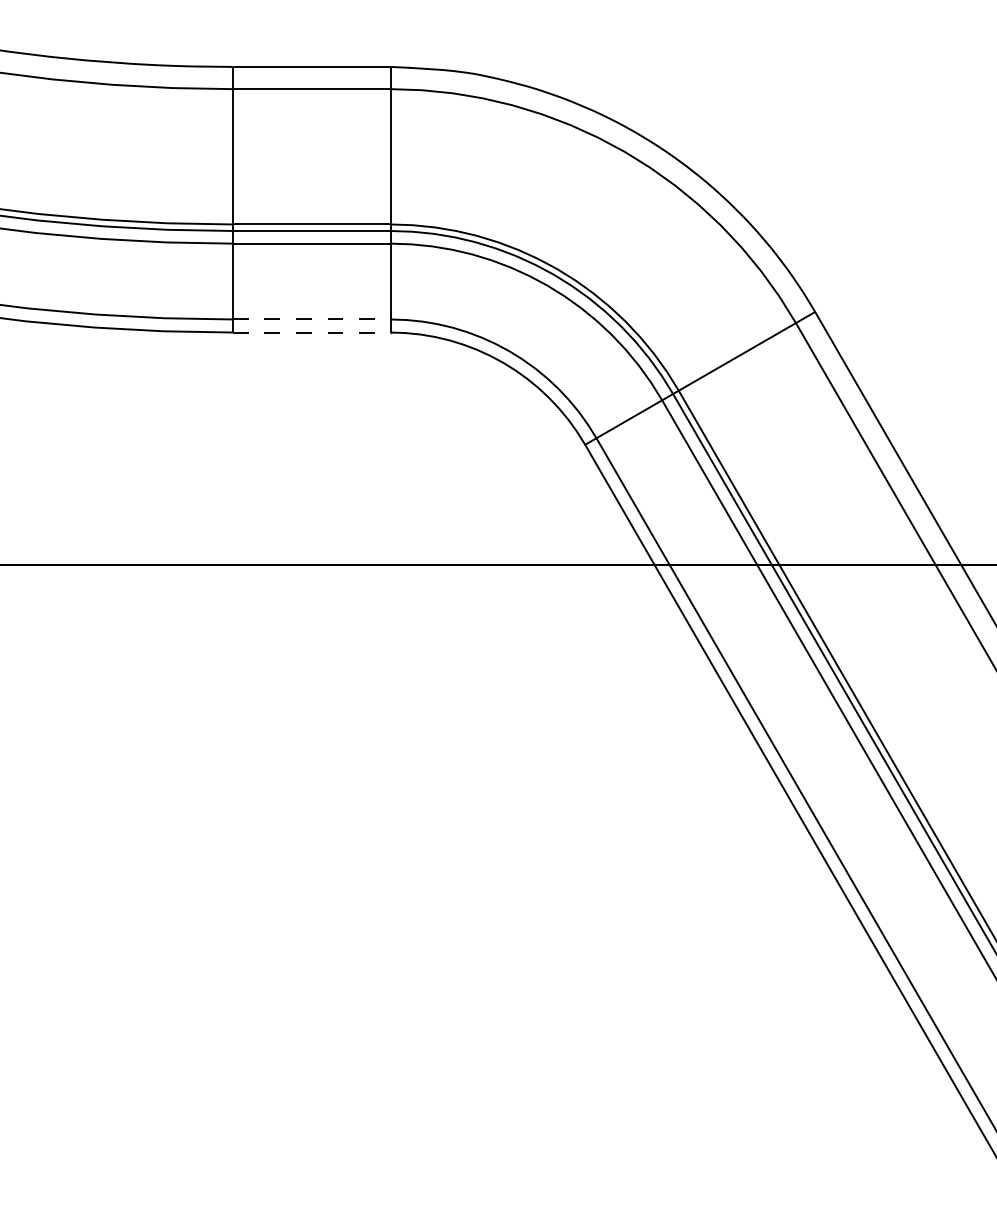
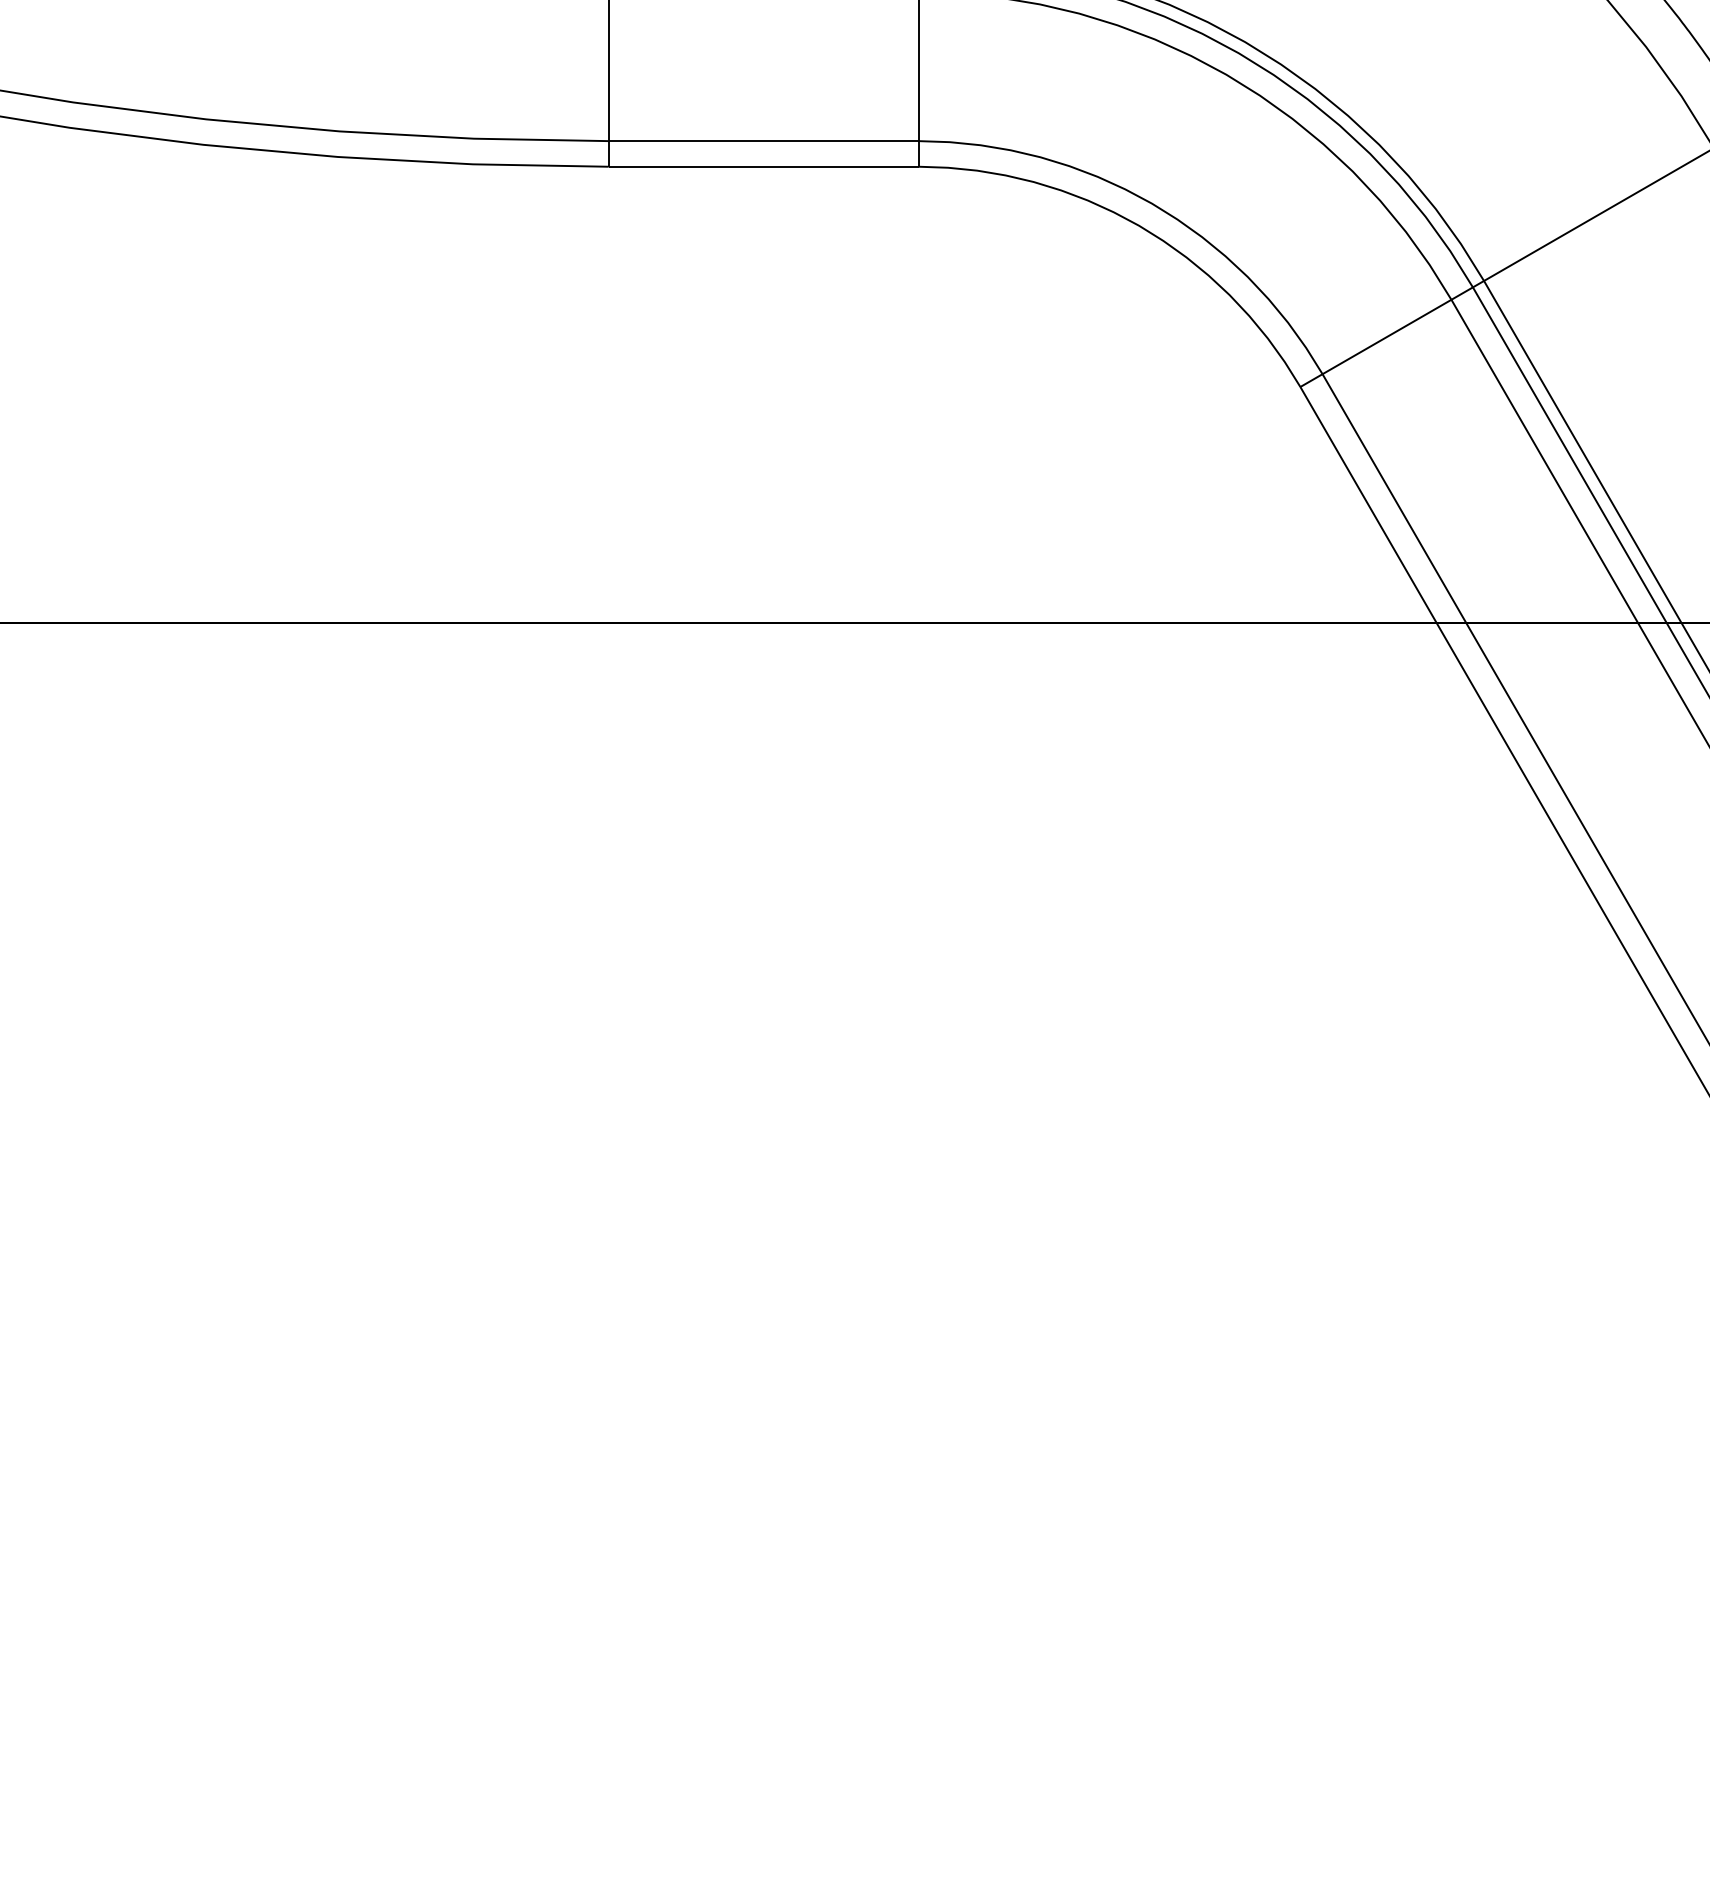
line: (312, 319) -> (765, 141), dashed -> solid
line: (312, 332) -> (765, 166), dashed -> solid

